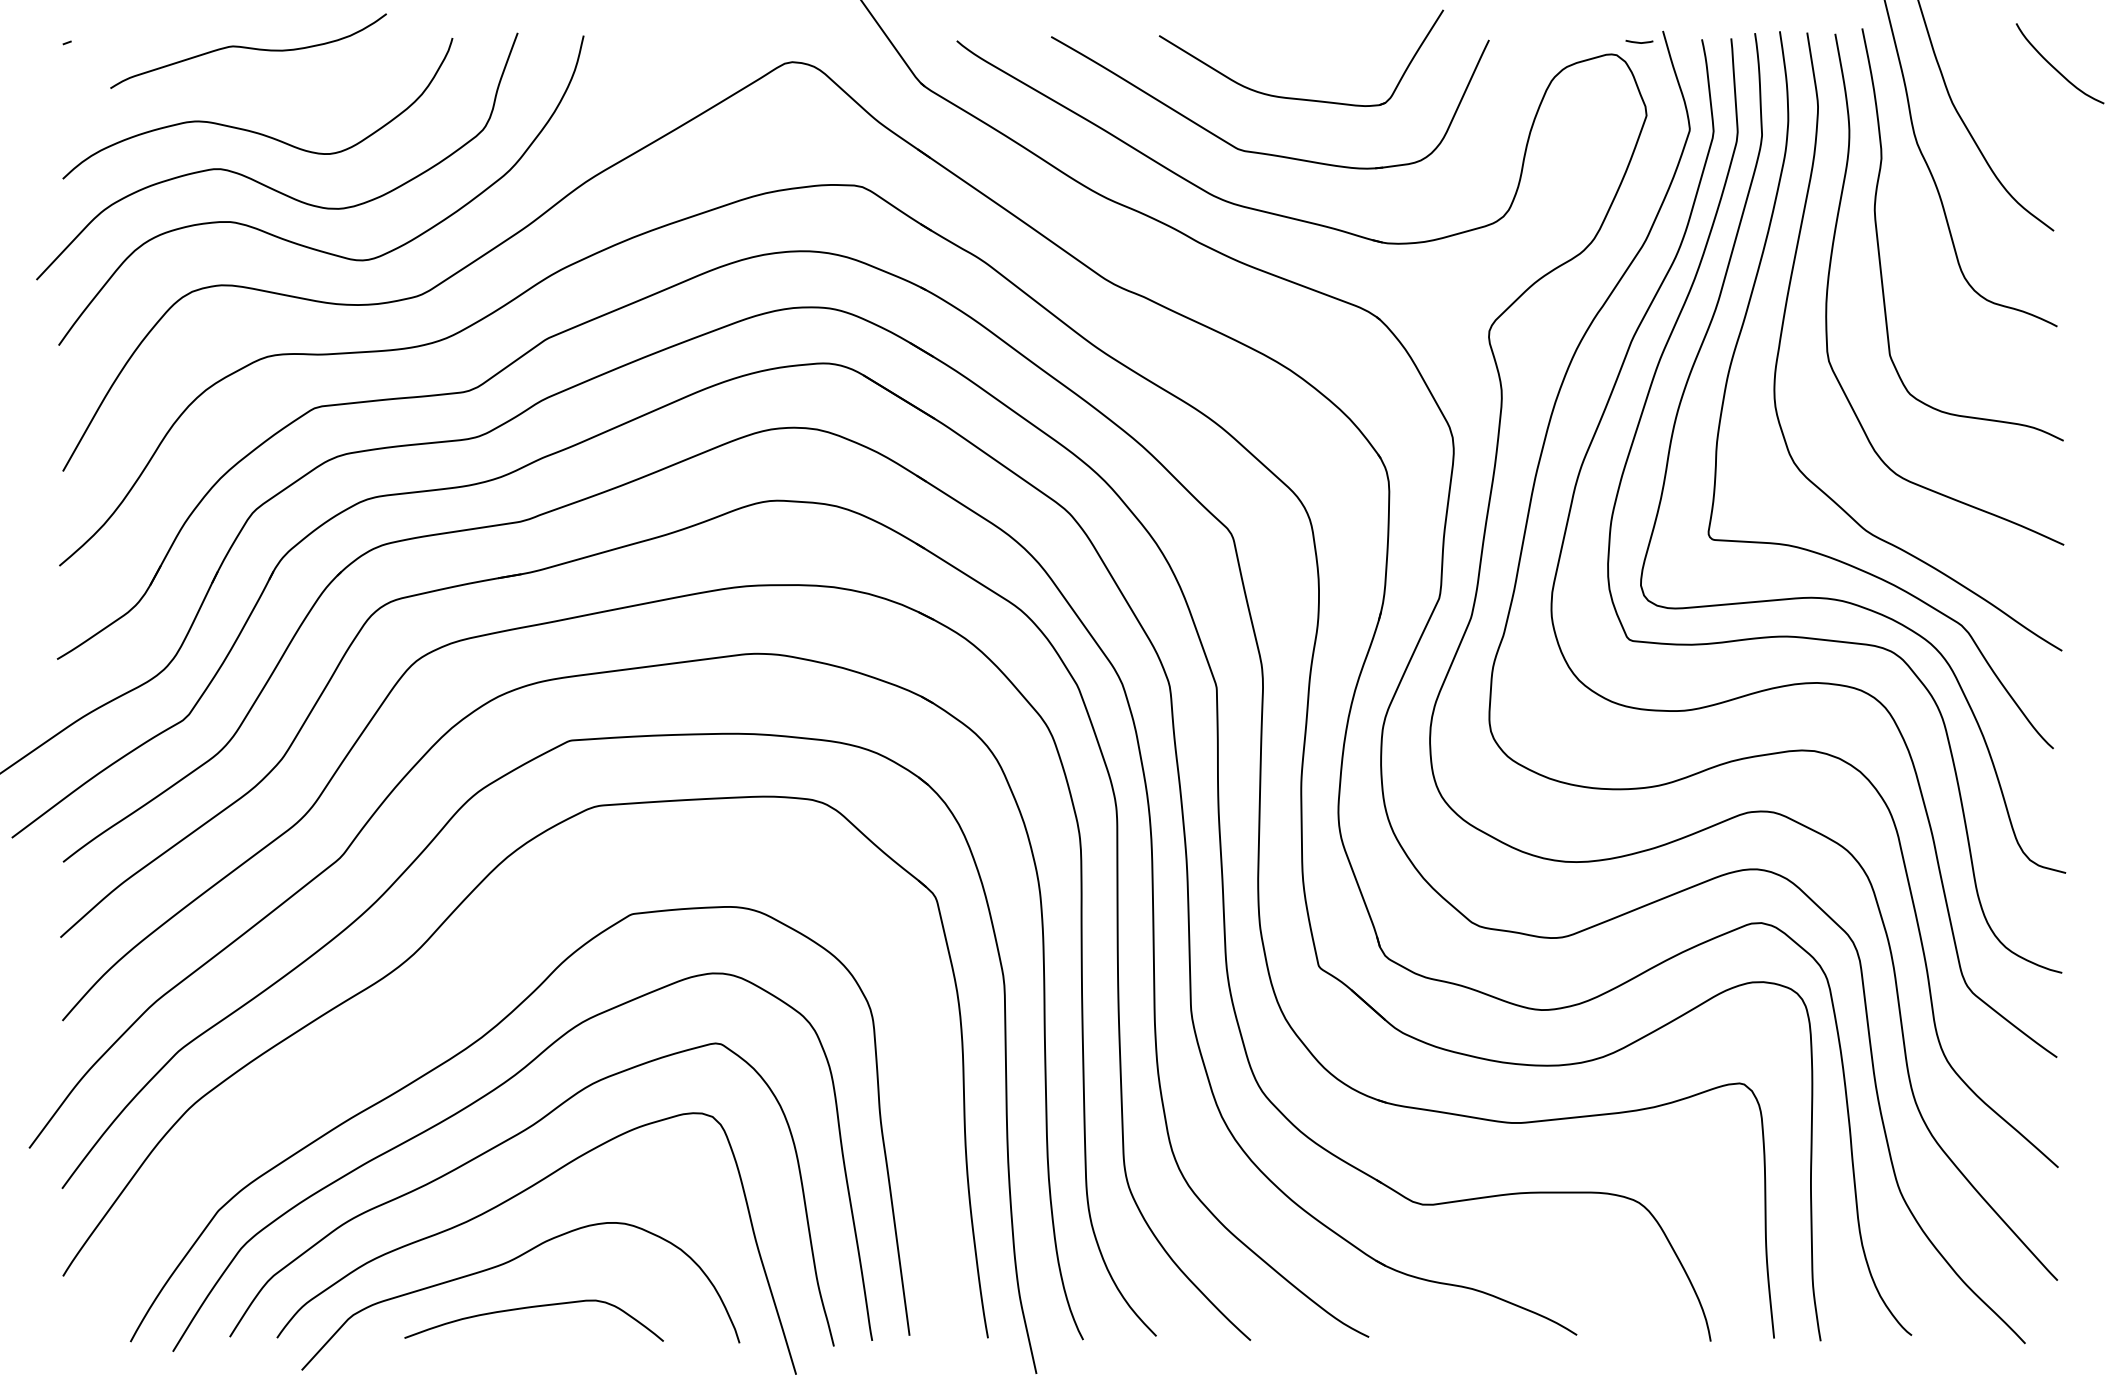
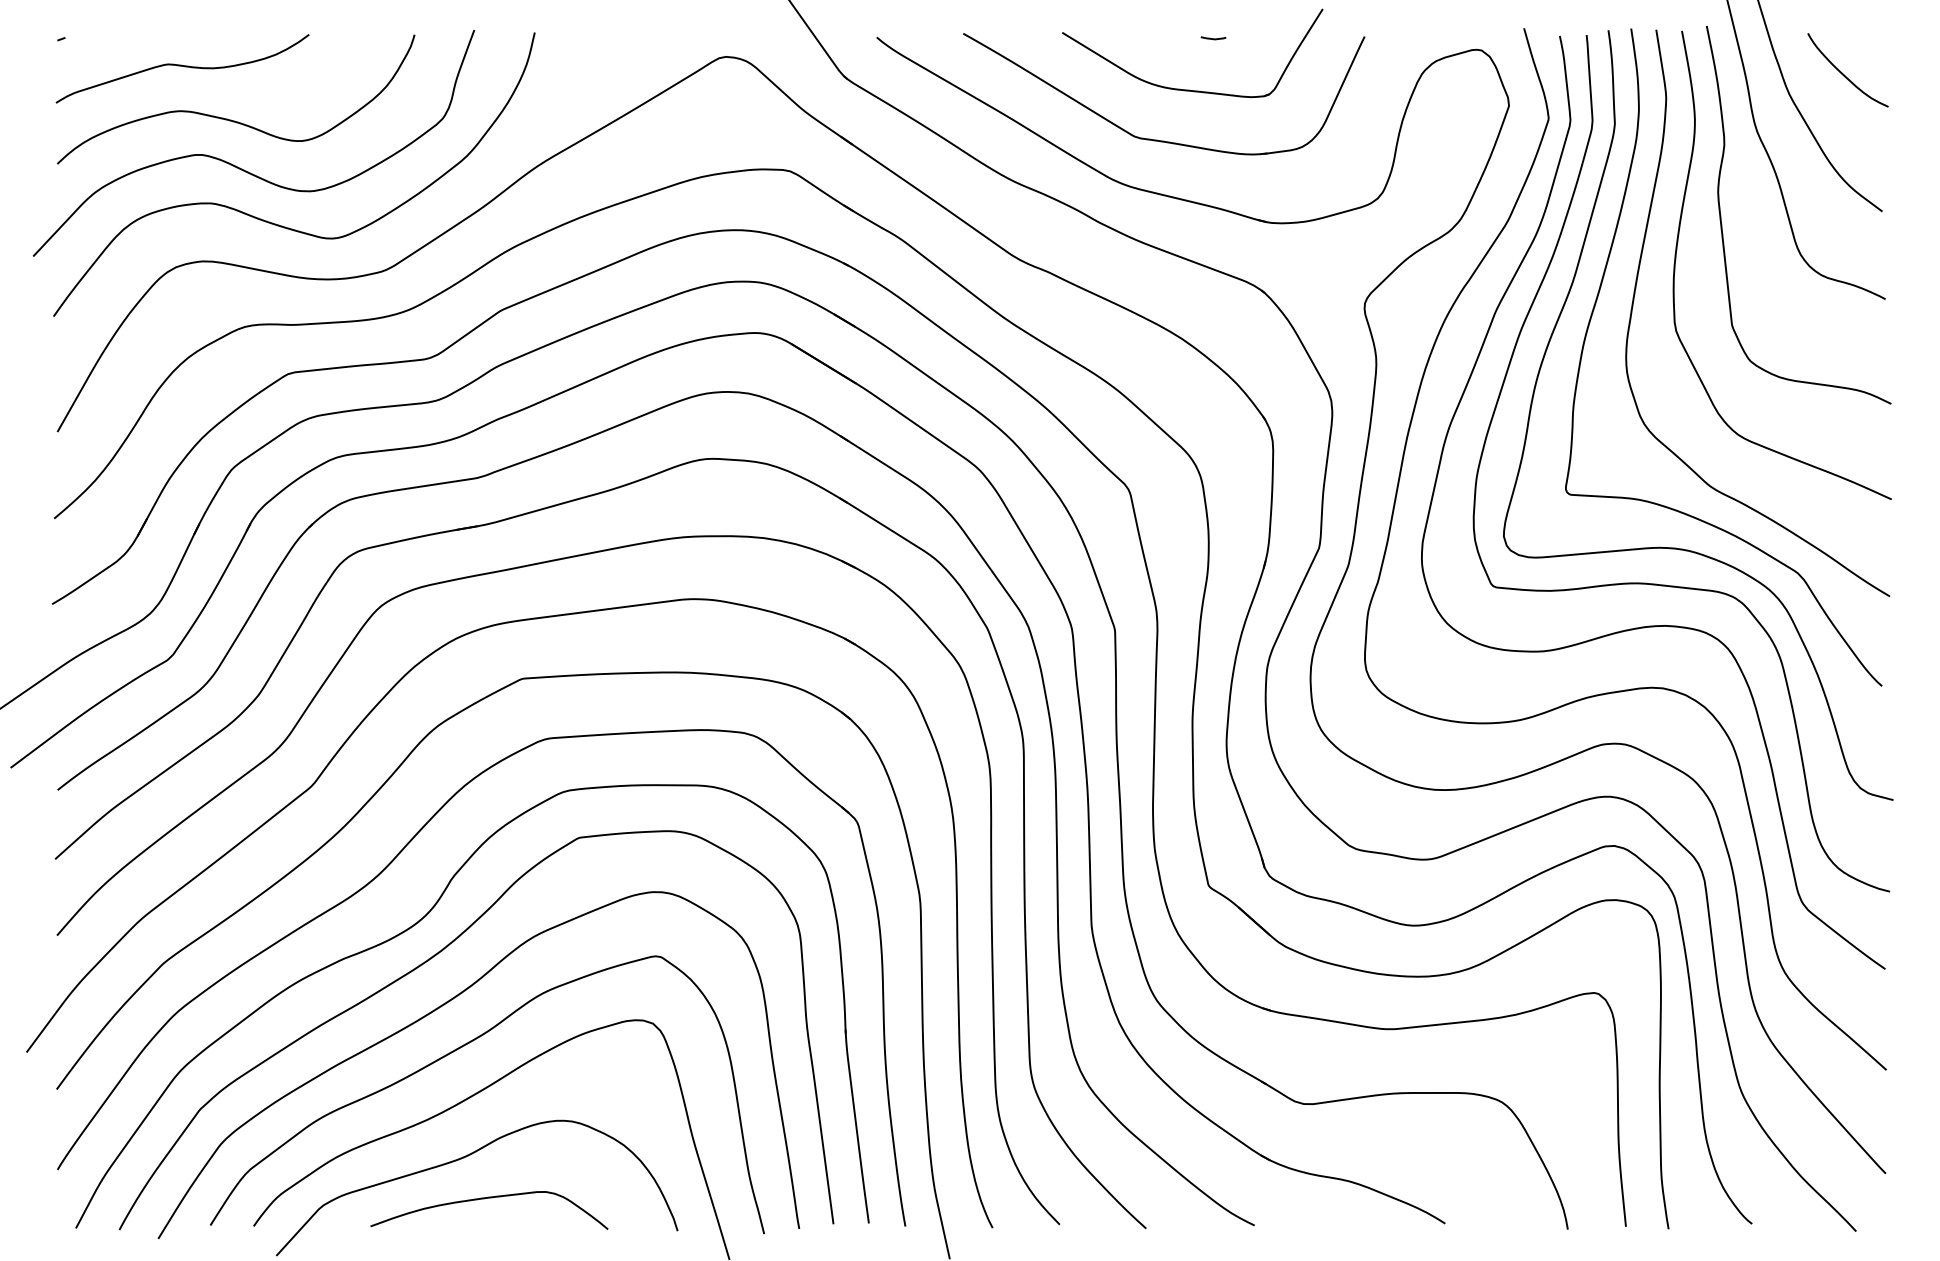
line: (1639, 42) -> (1213, 38), moved
curve: (248, 48) -> (182, 66), moved
curve: (2055, 67) -> (1843, 73), moved
part: (456, 1007) -> (418, 923), added

